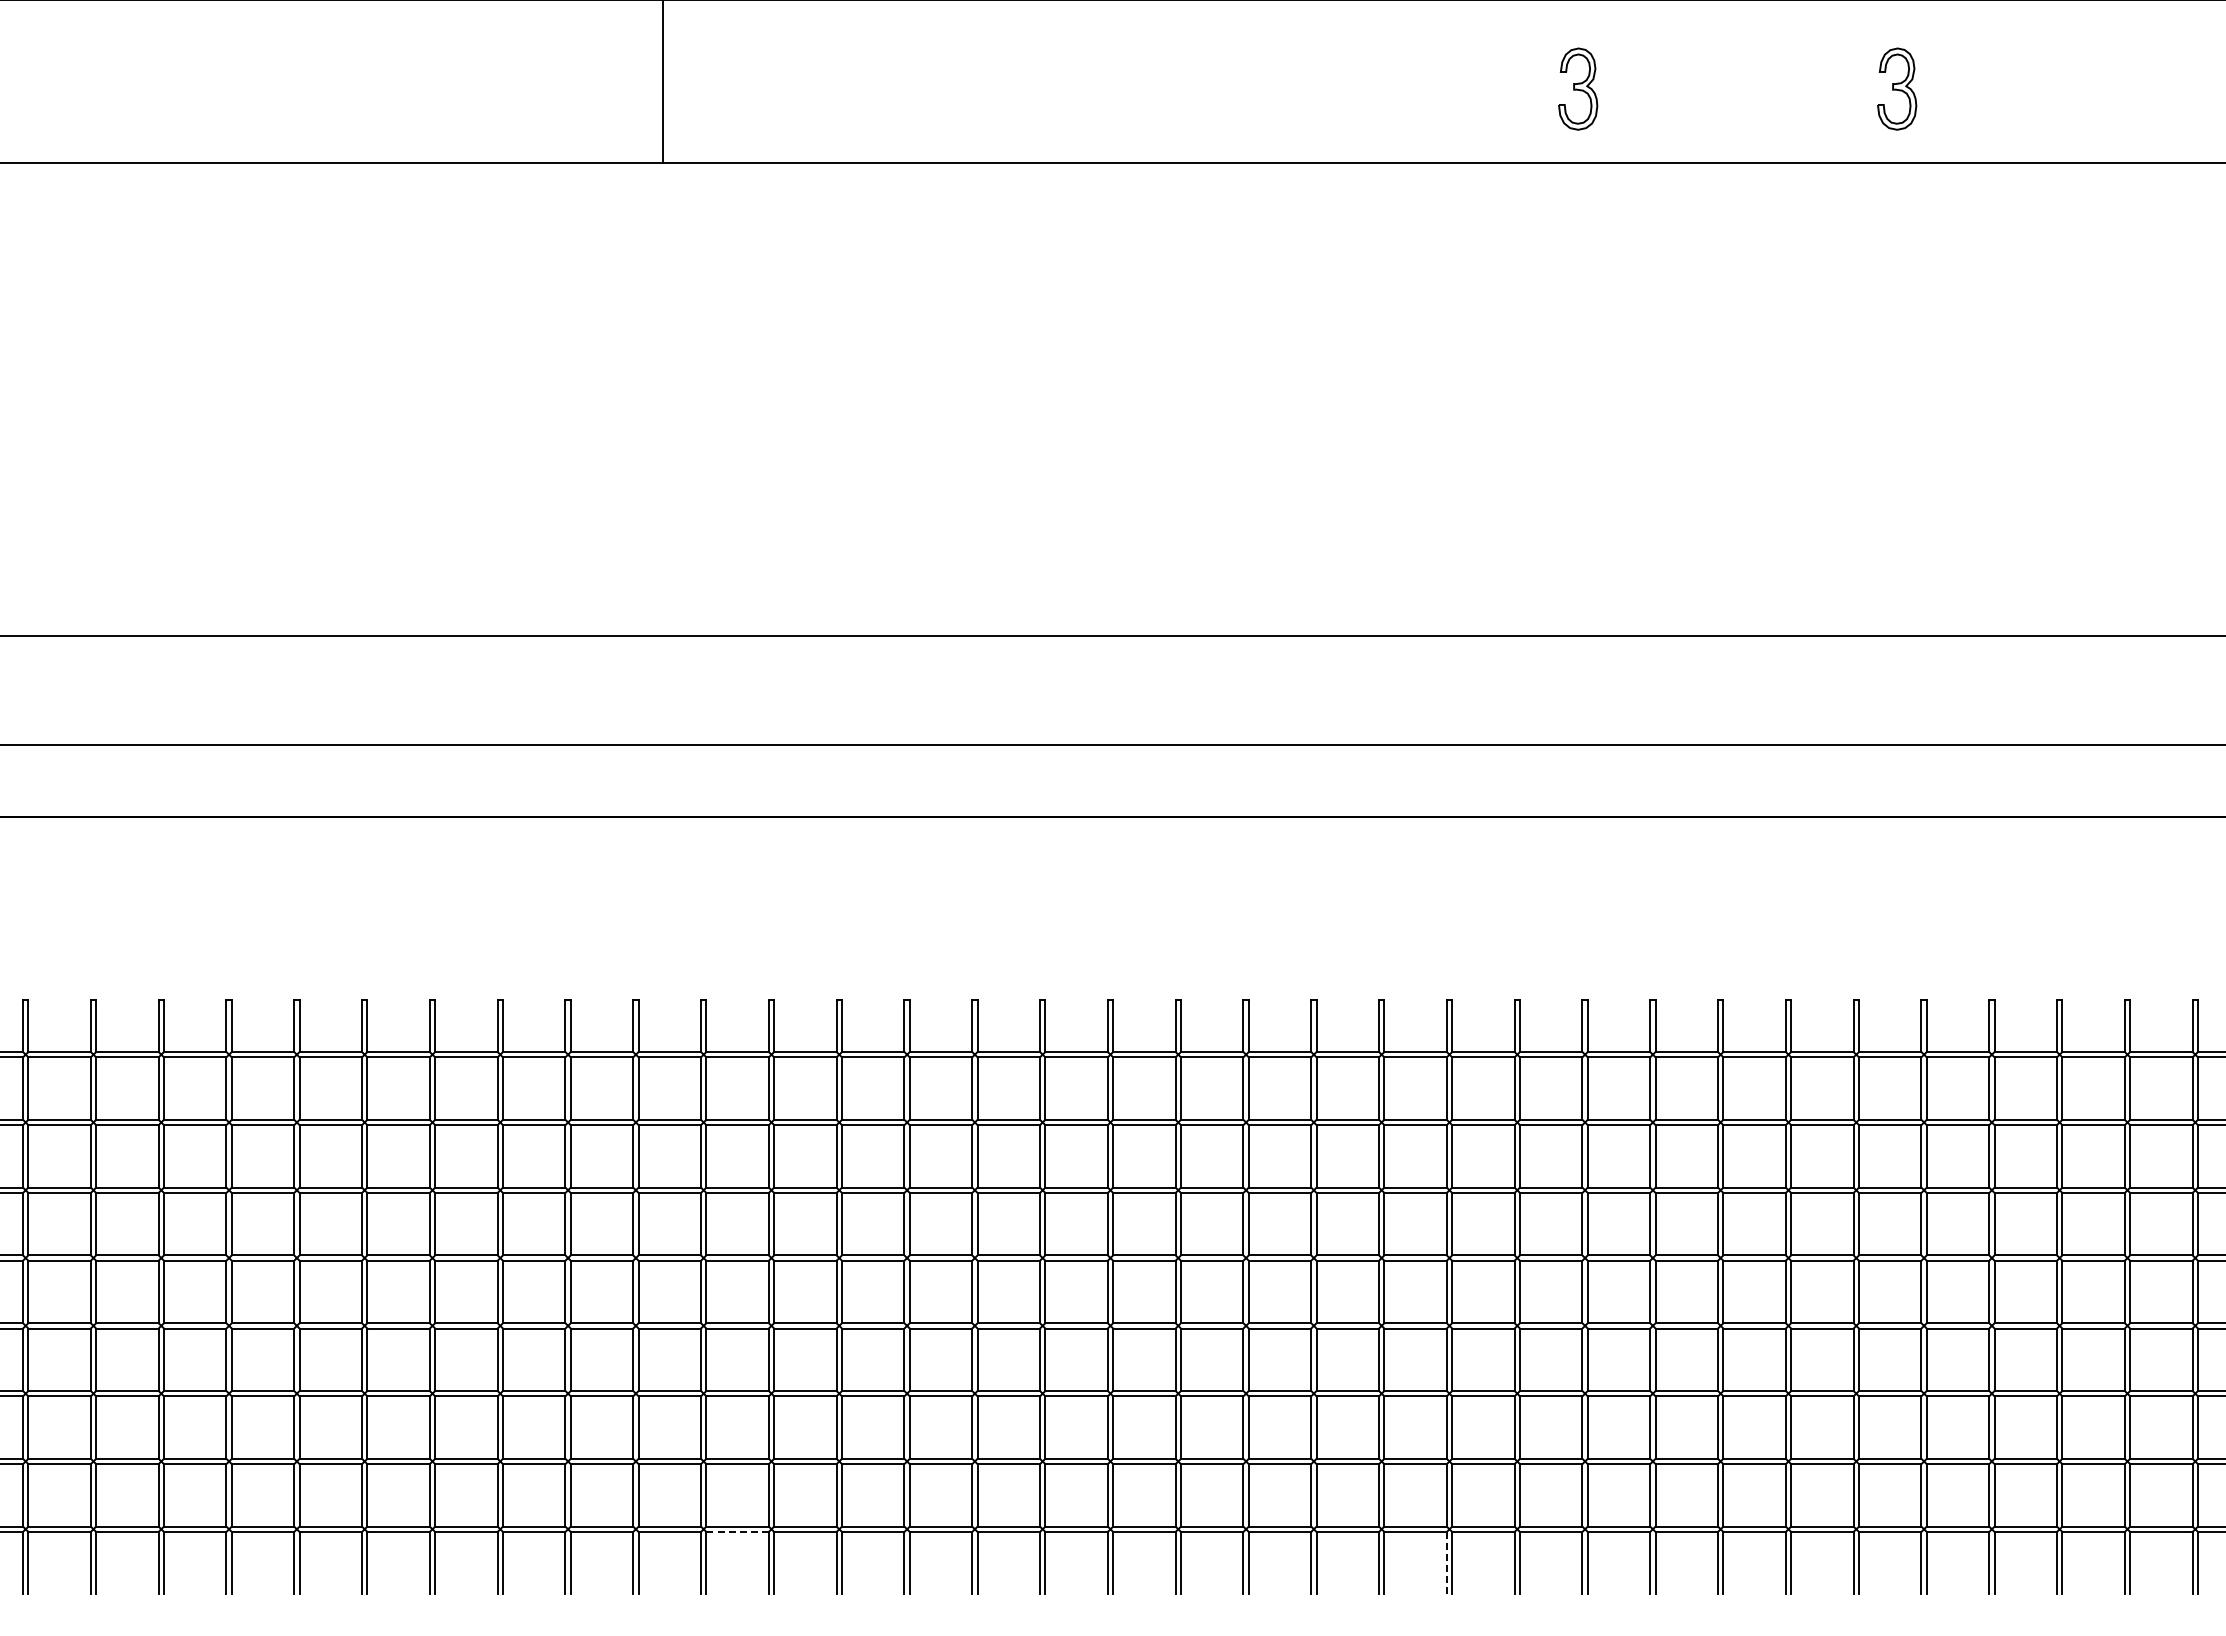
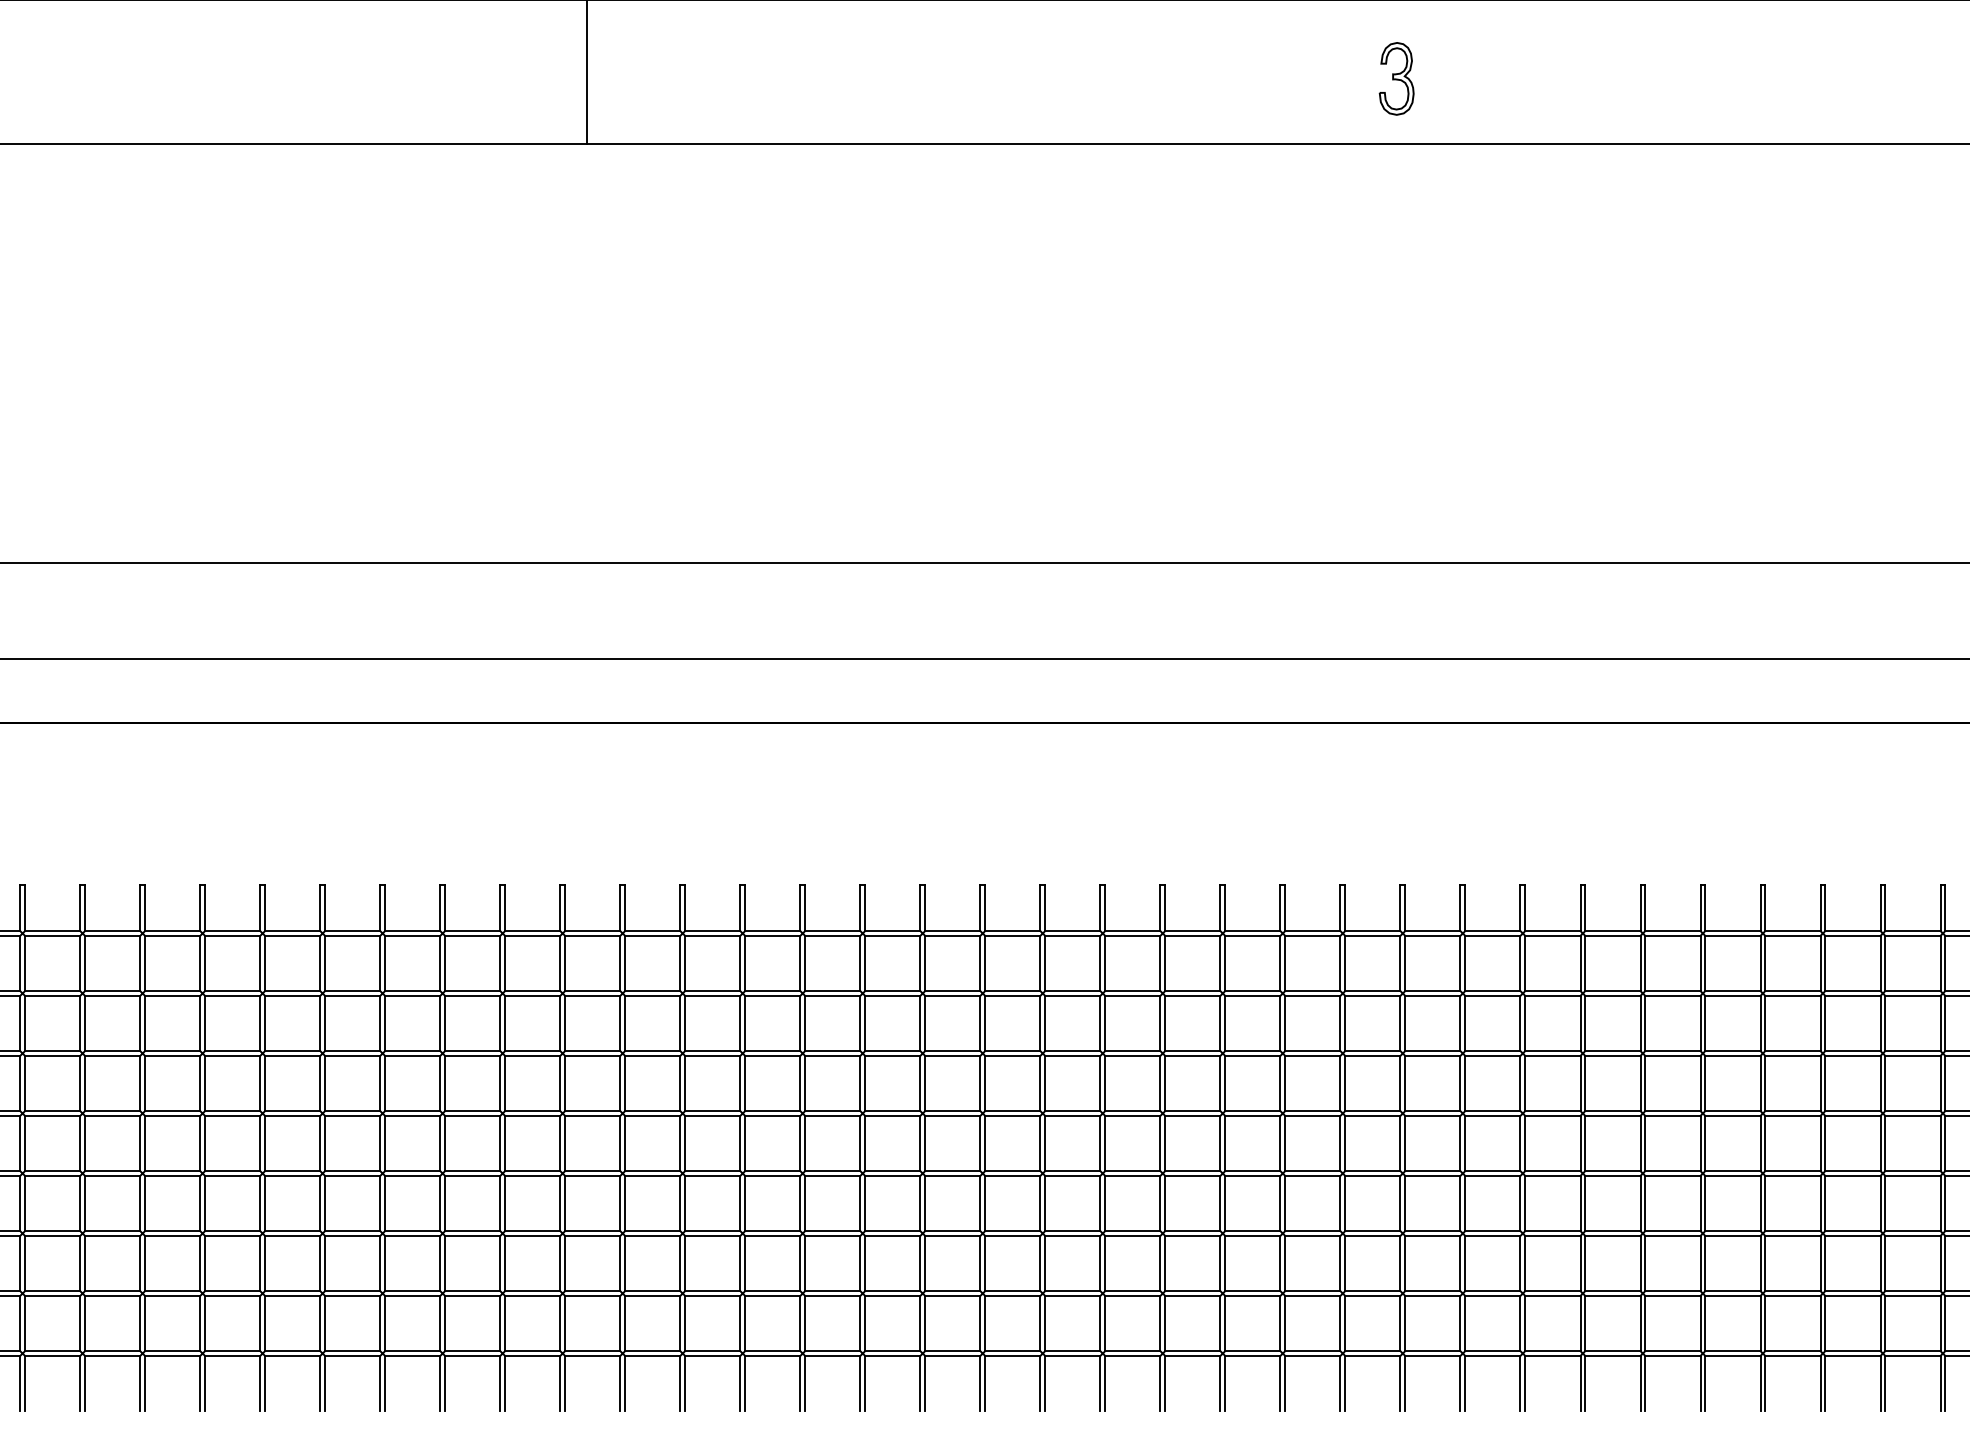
part: (1897, 88) -> (1679, 78), removed
line: (737, 1531) -> (652, 1355), dashed -> solid
line: (1446, 1563) -> (1280, 1383), dashed -> solid

